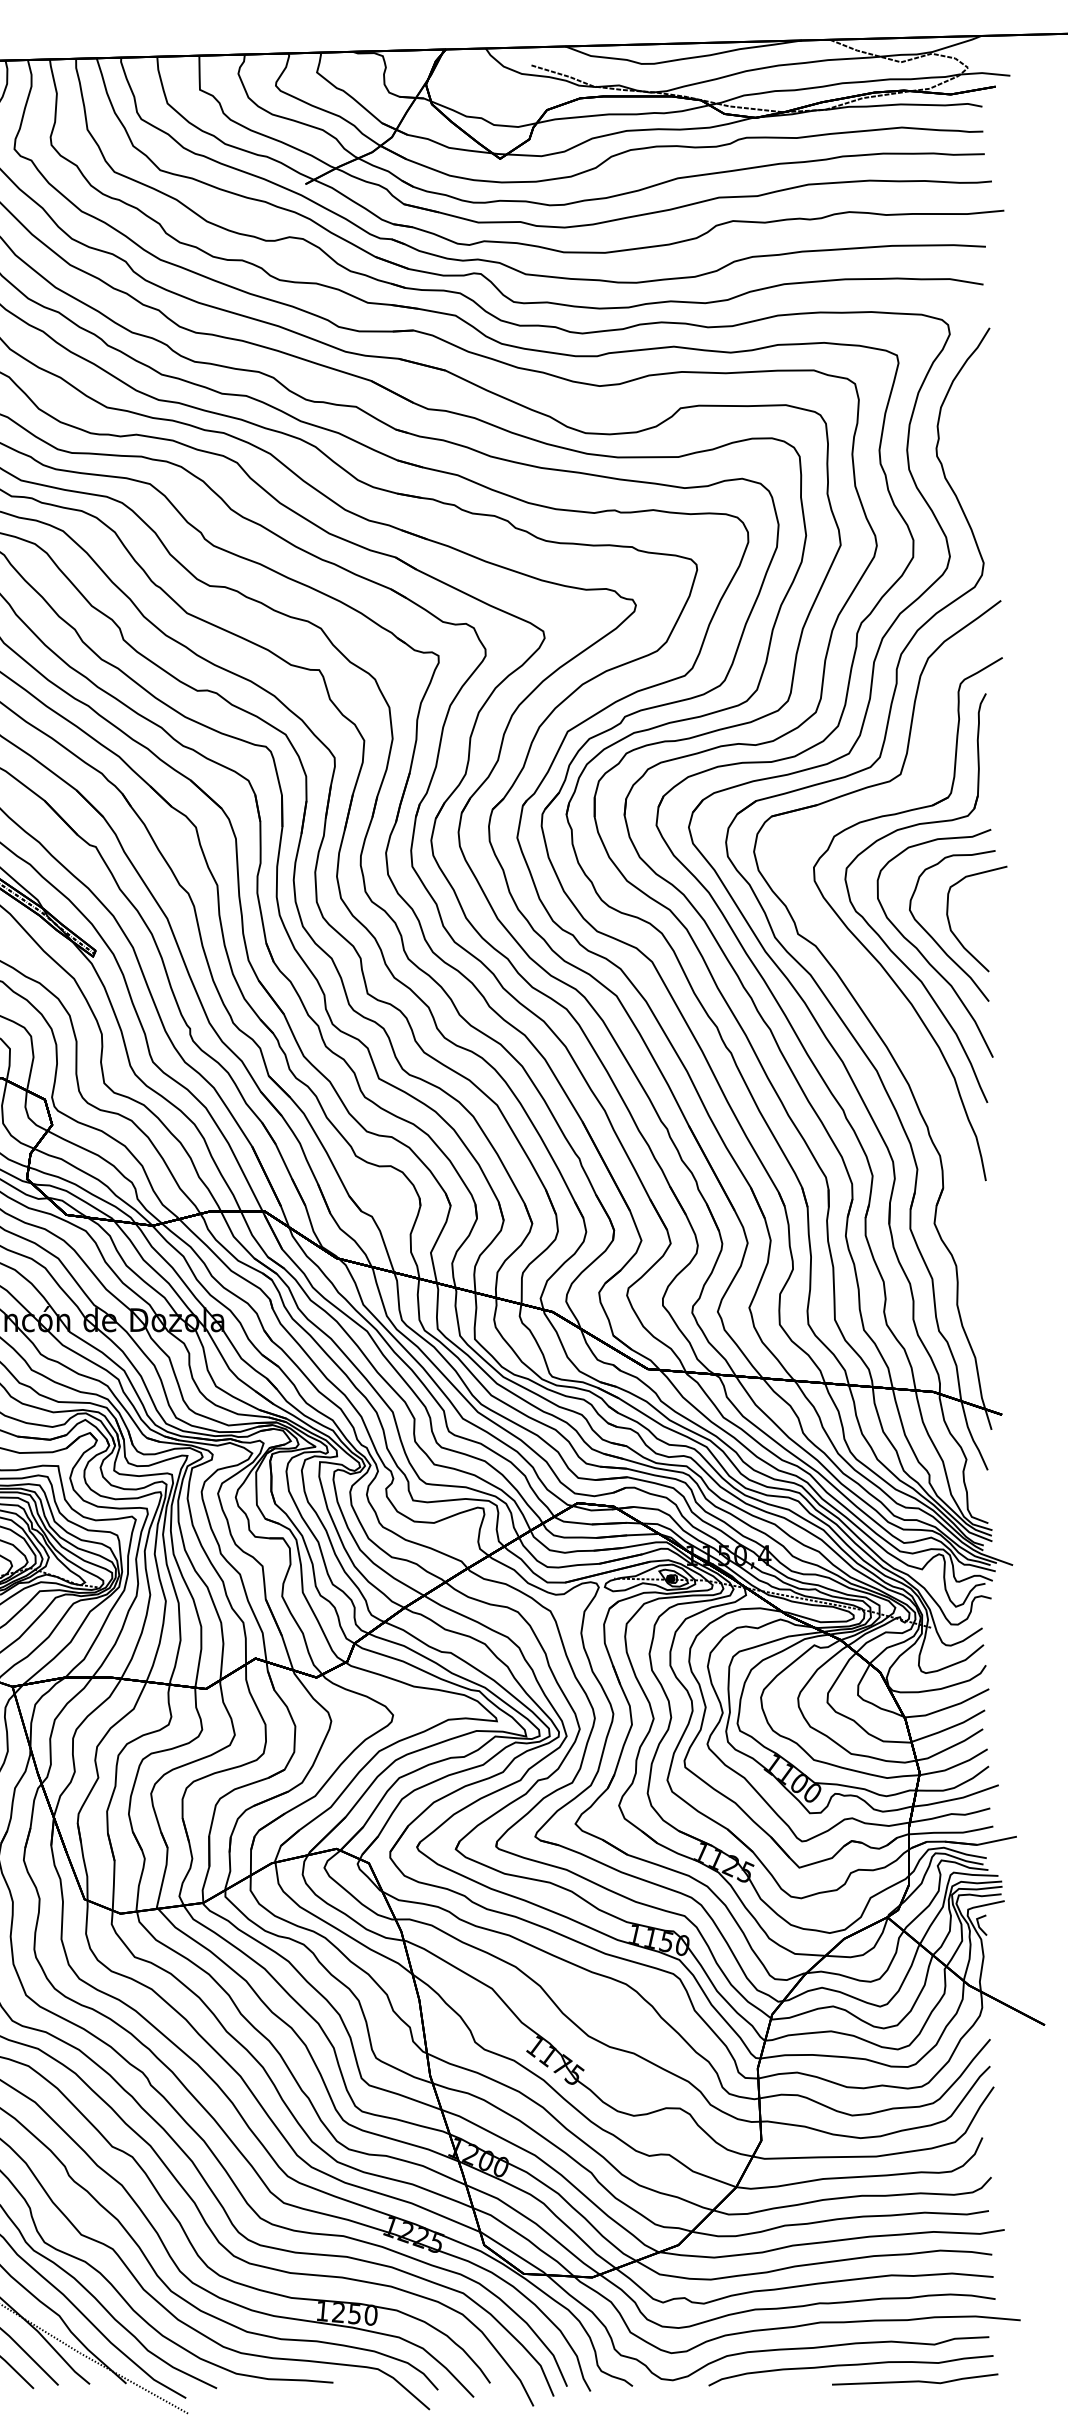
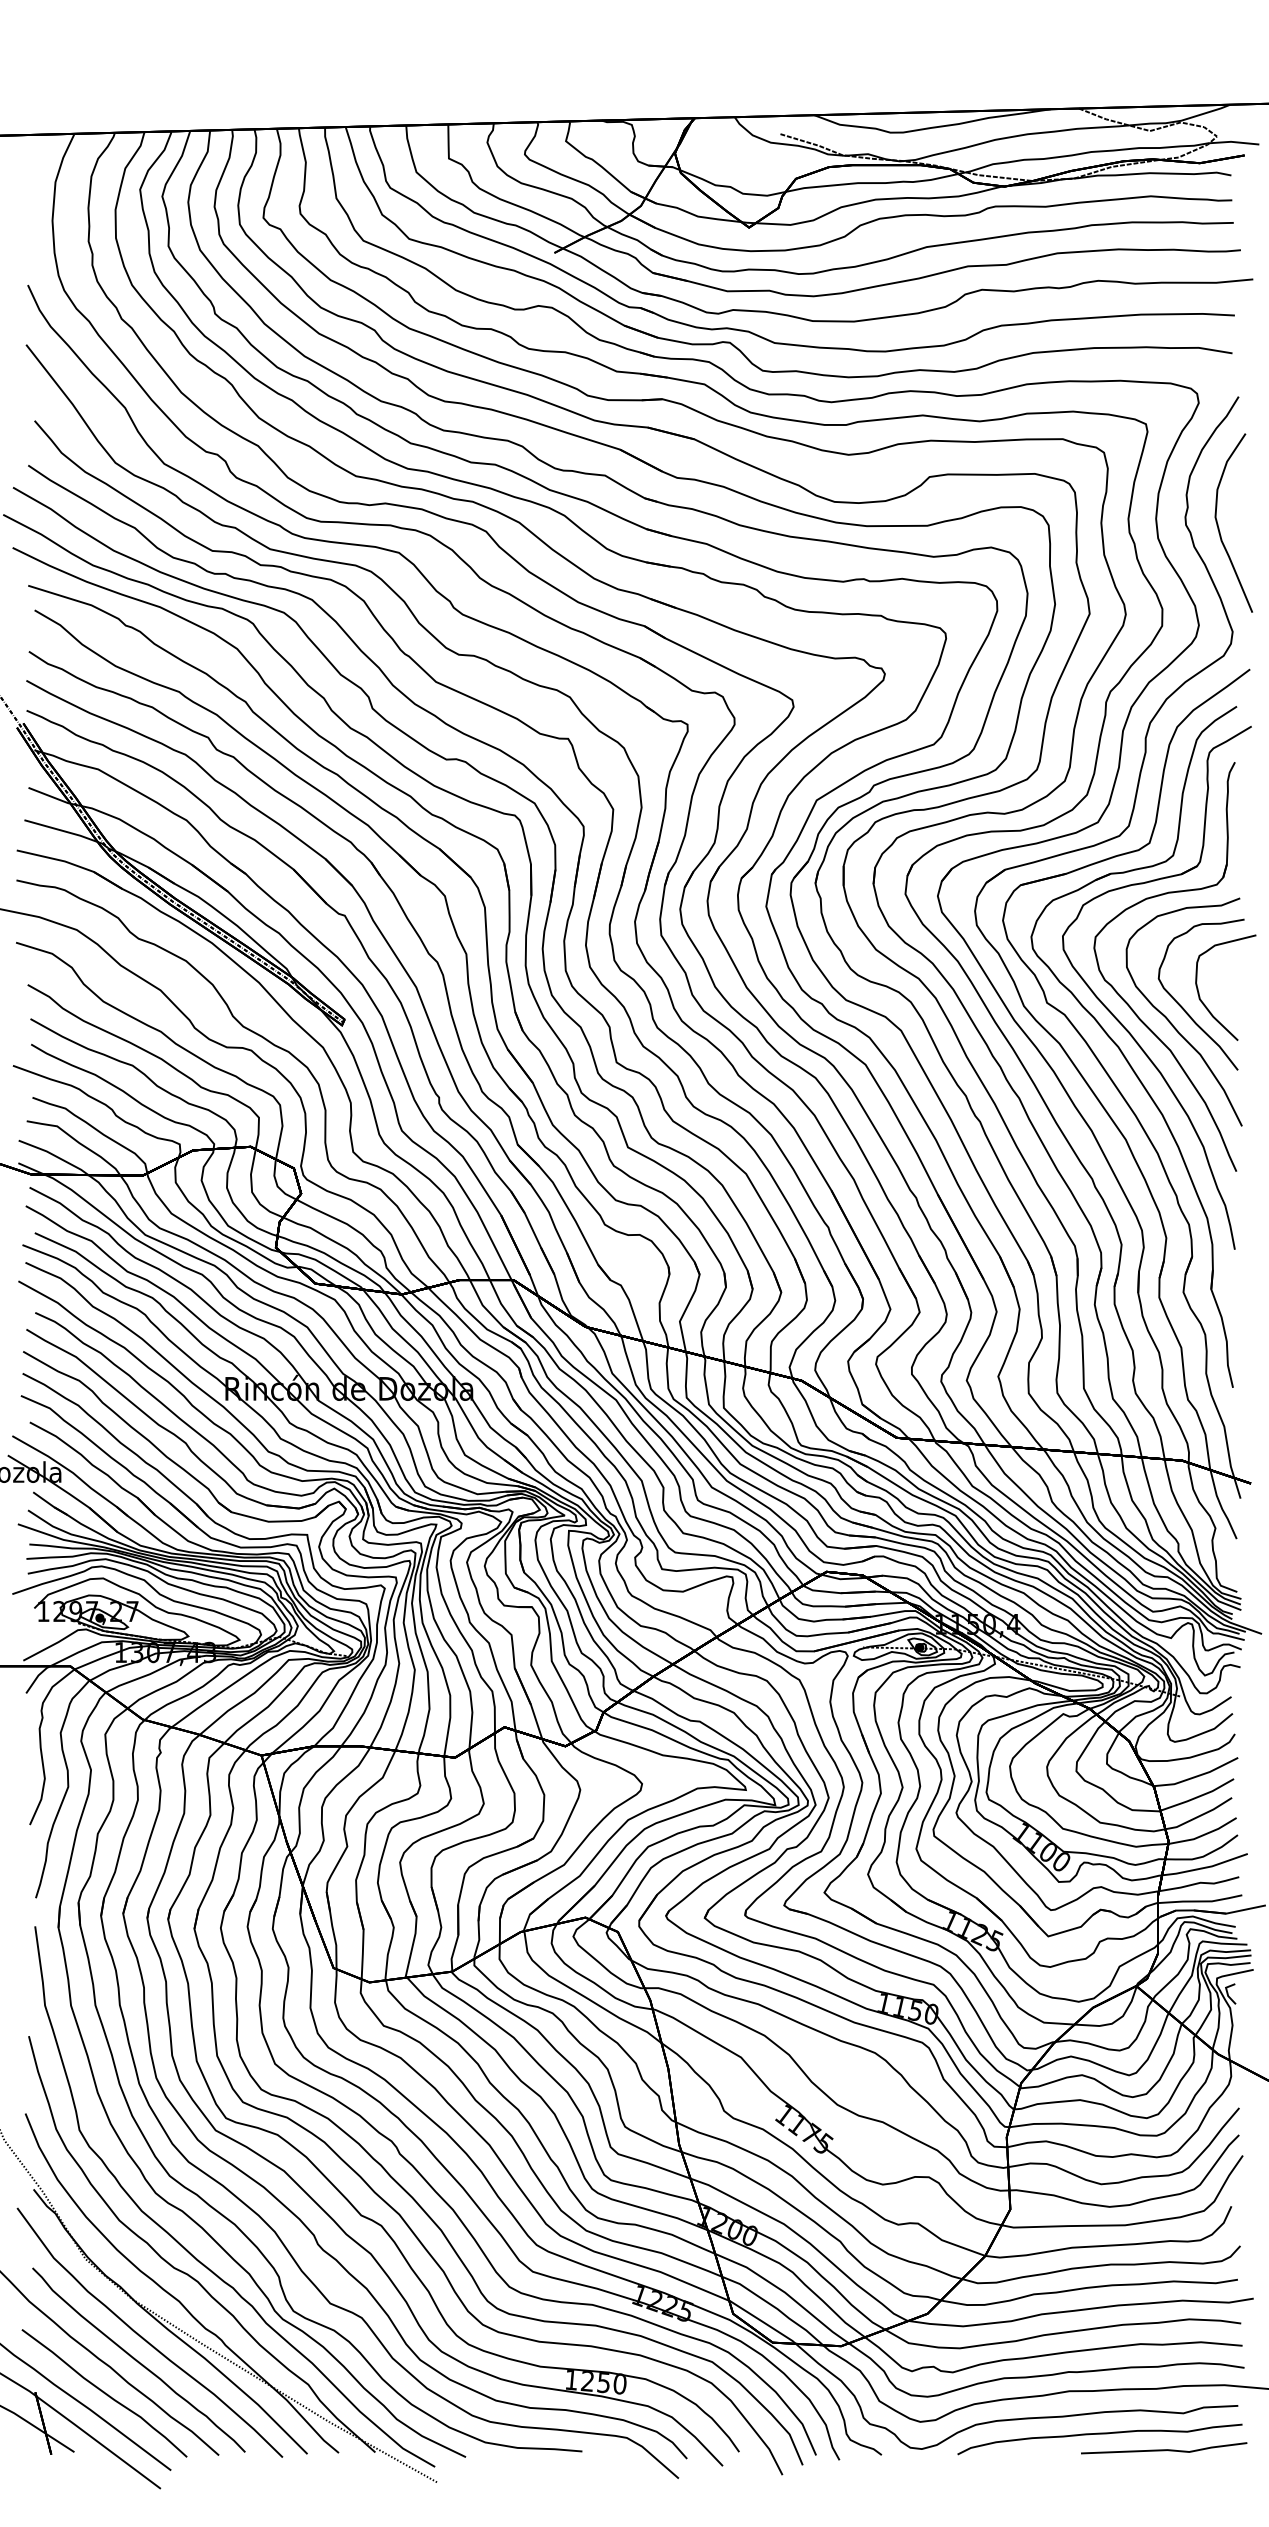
curve: (970, 458) -> (1219, 527), added
part: (875, 985) -> (1124, 1054), added

